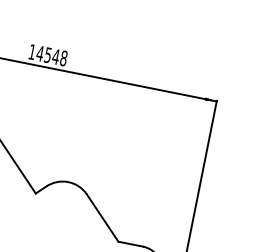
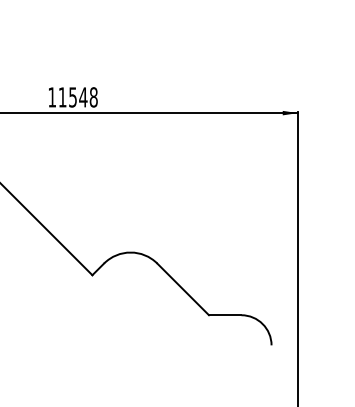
text: (40, 53) -> (62, 97), 14548 -> 11548

